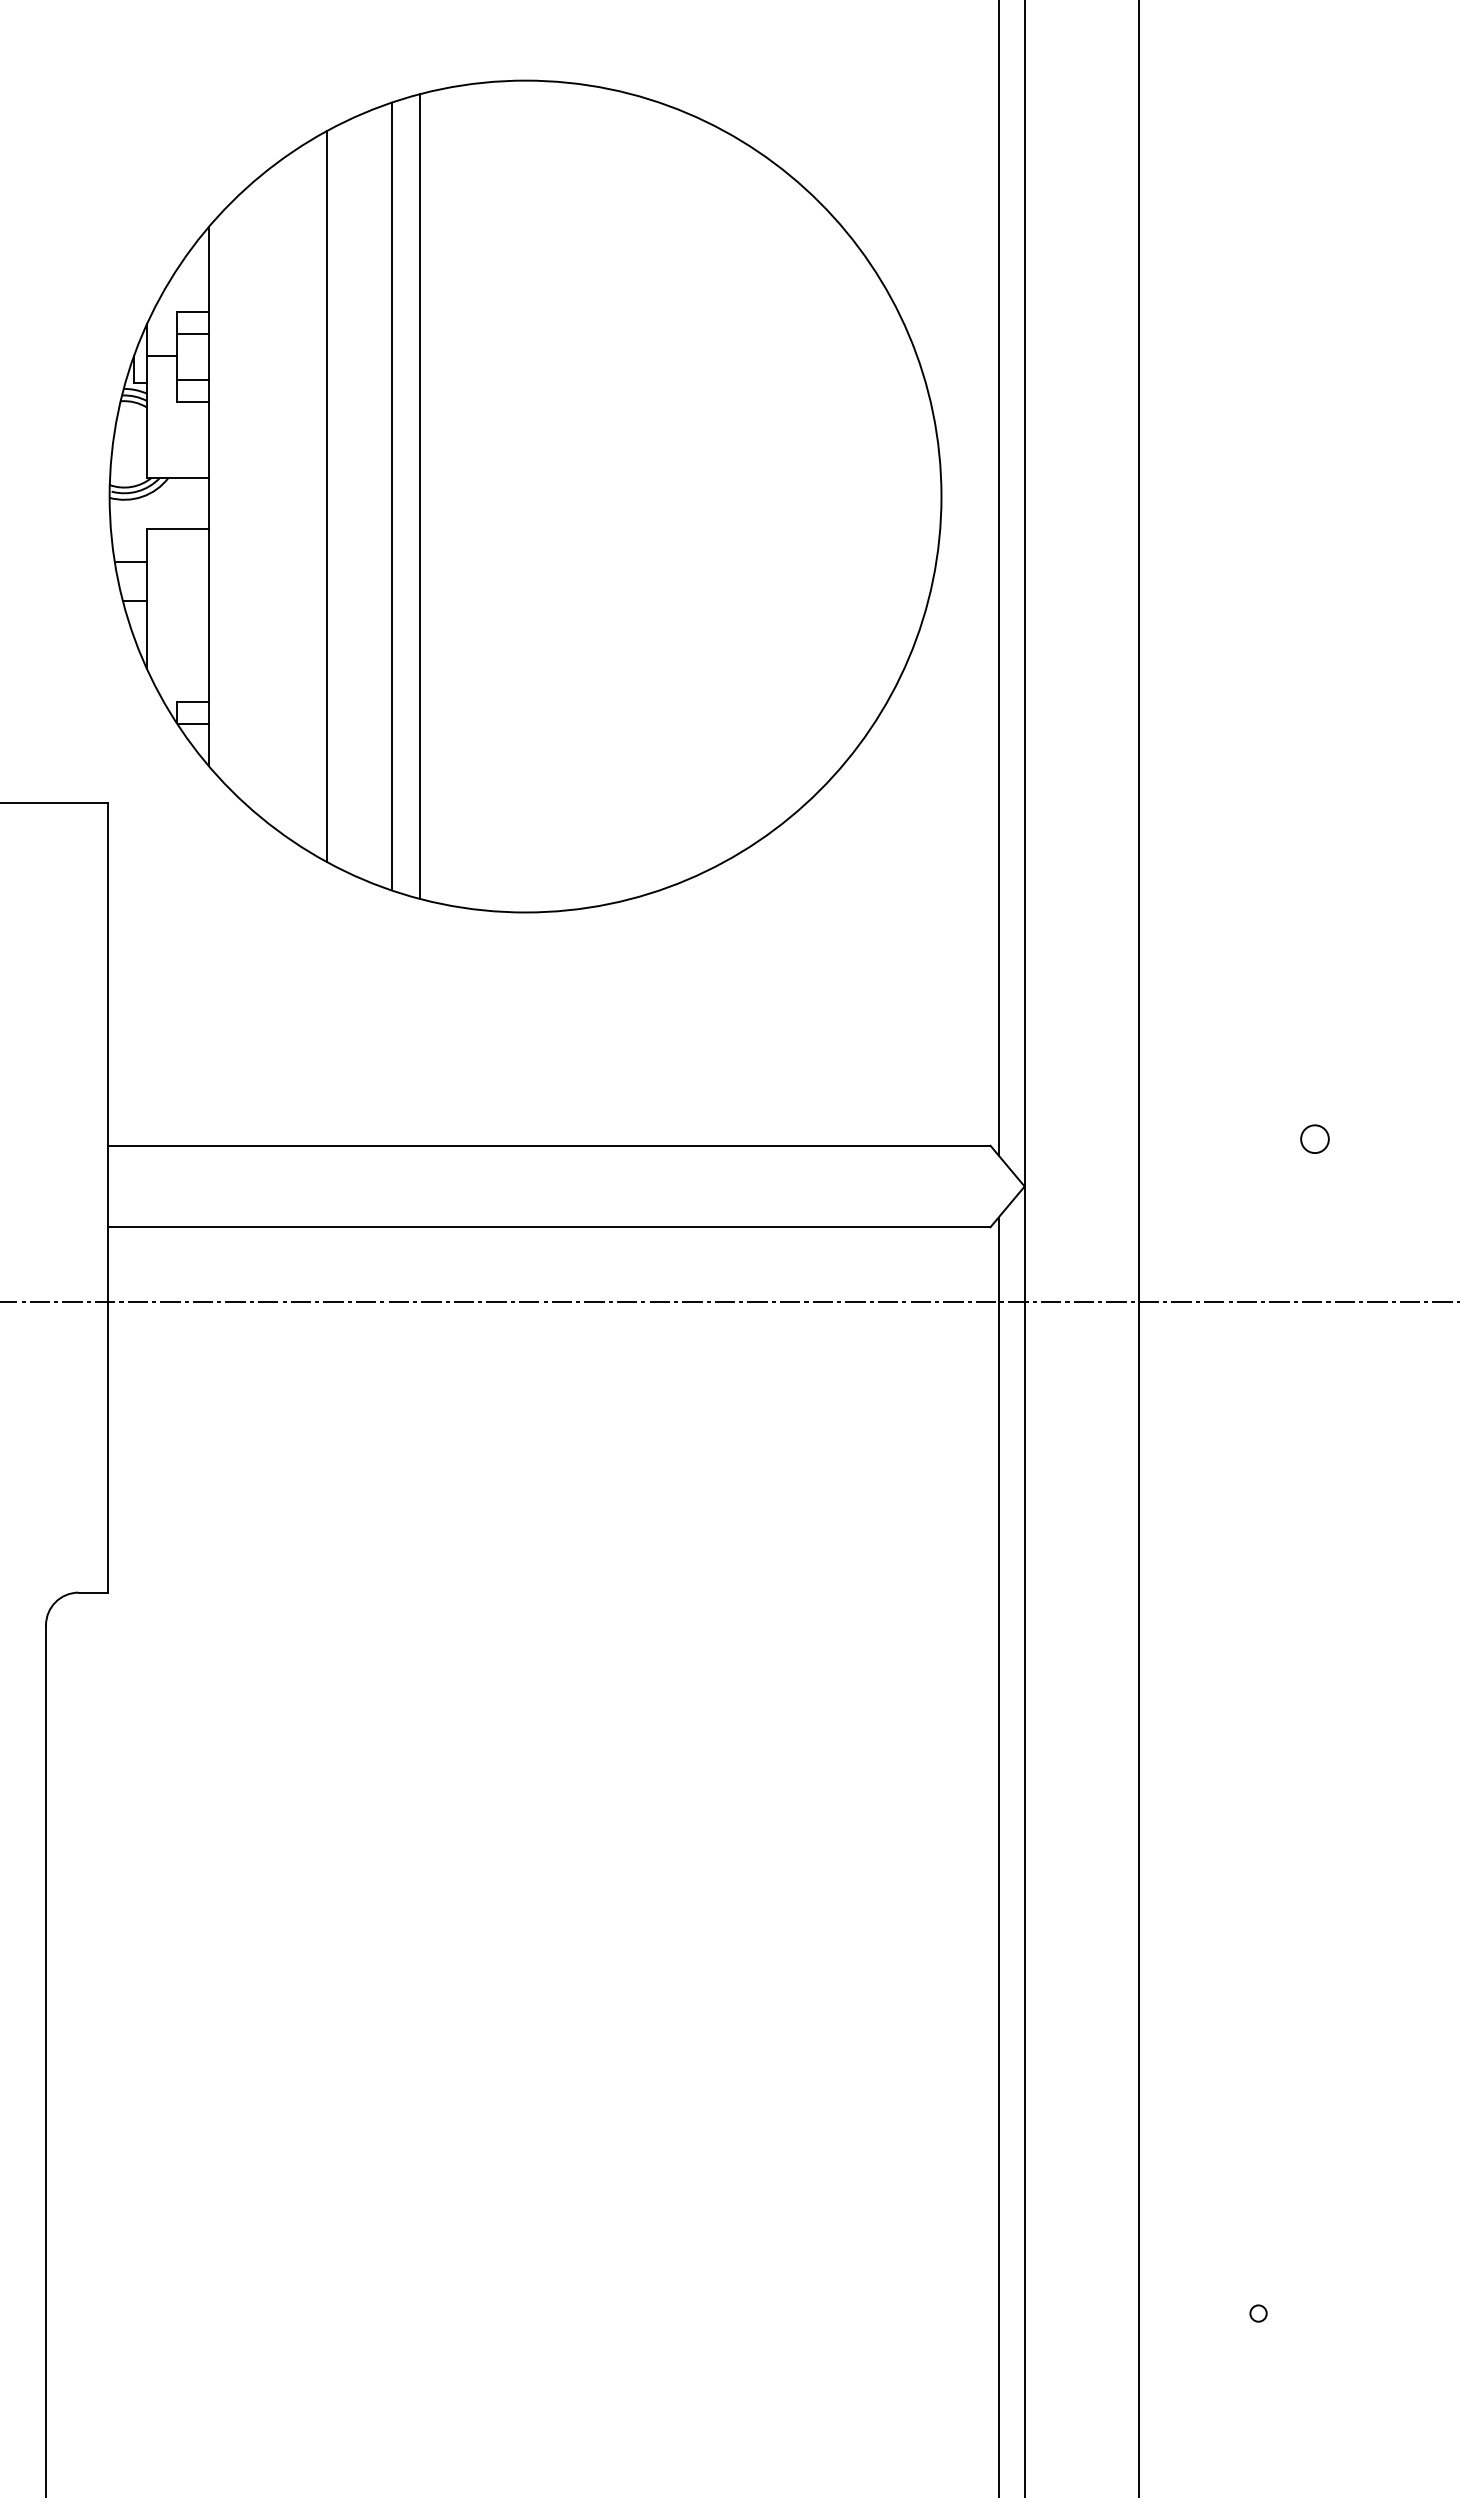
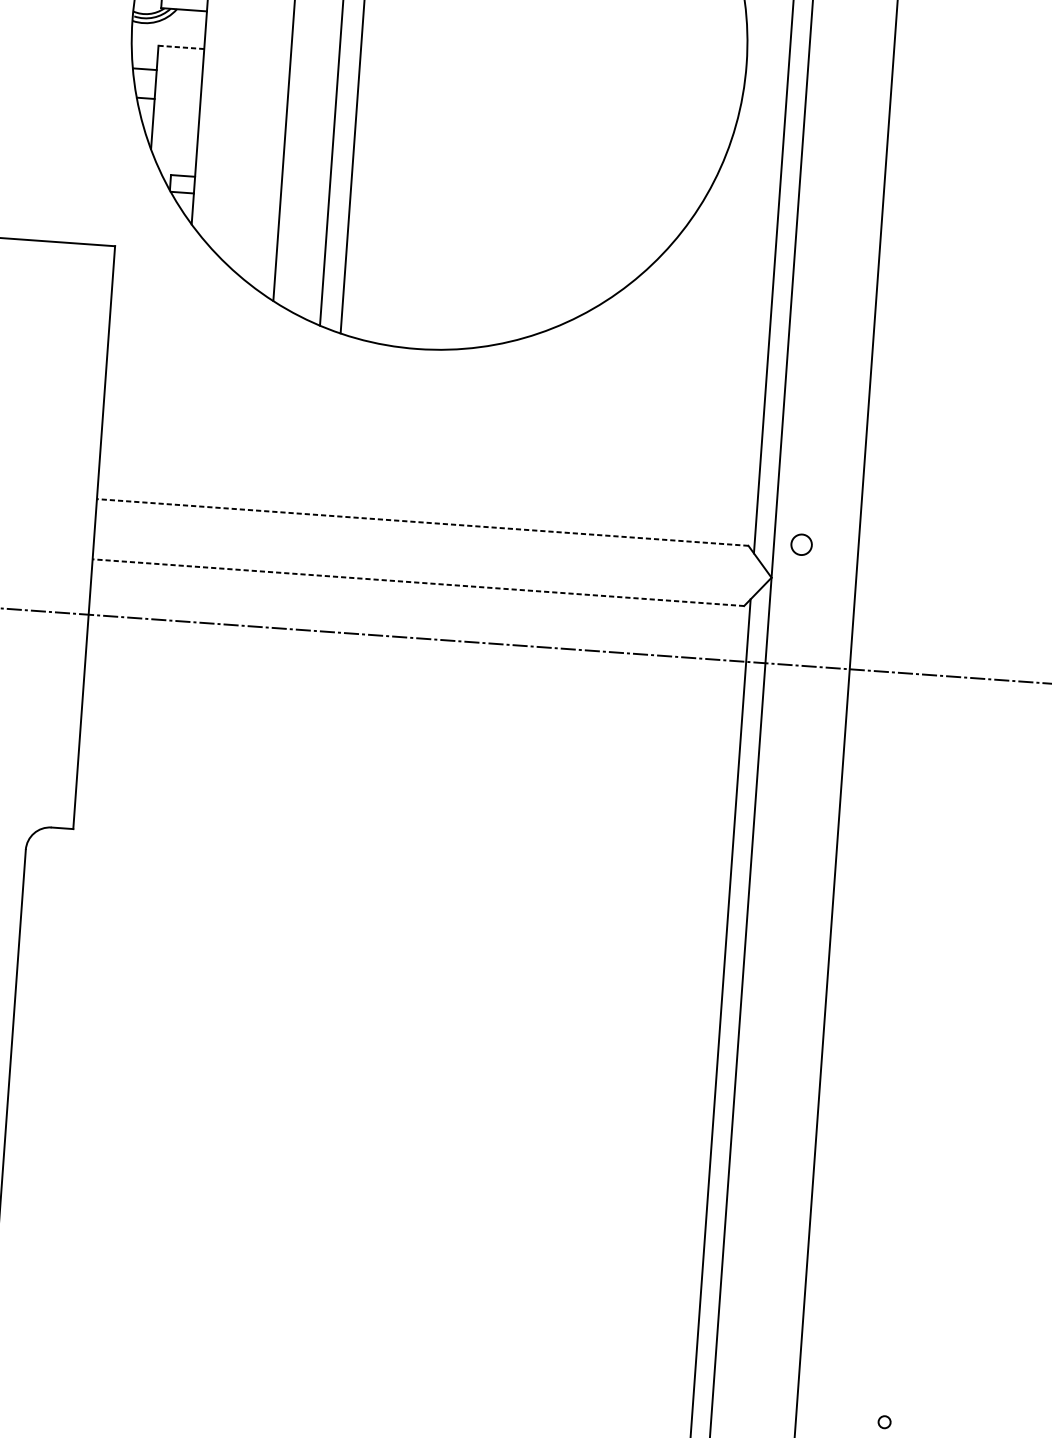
line: (178, 528) -> (181, 47), solid -> dashed
circle: (1314, 1138) -> (801, 544), moved
line: (548, 1145) -> (422, 522), solid -> dashed
line: (548, 1227) -> (417, 582), solid -> dashed

